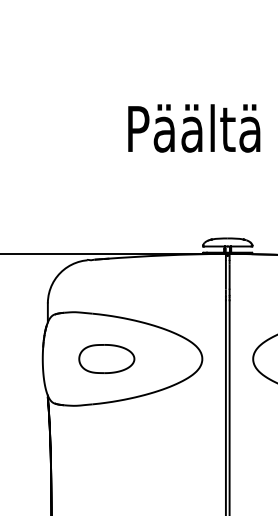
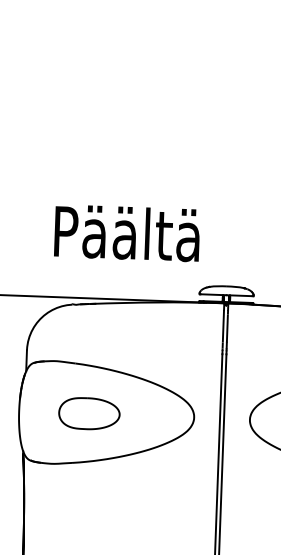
text: (194, 128) -> (127, 233), moved

